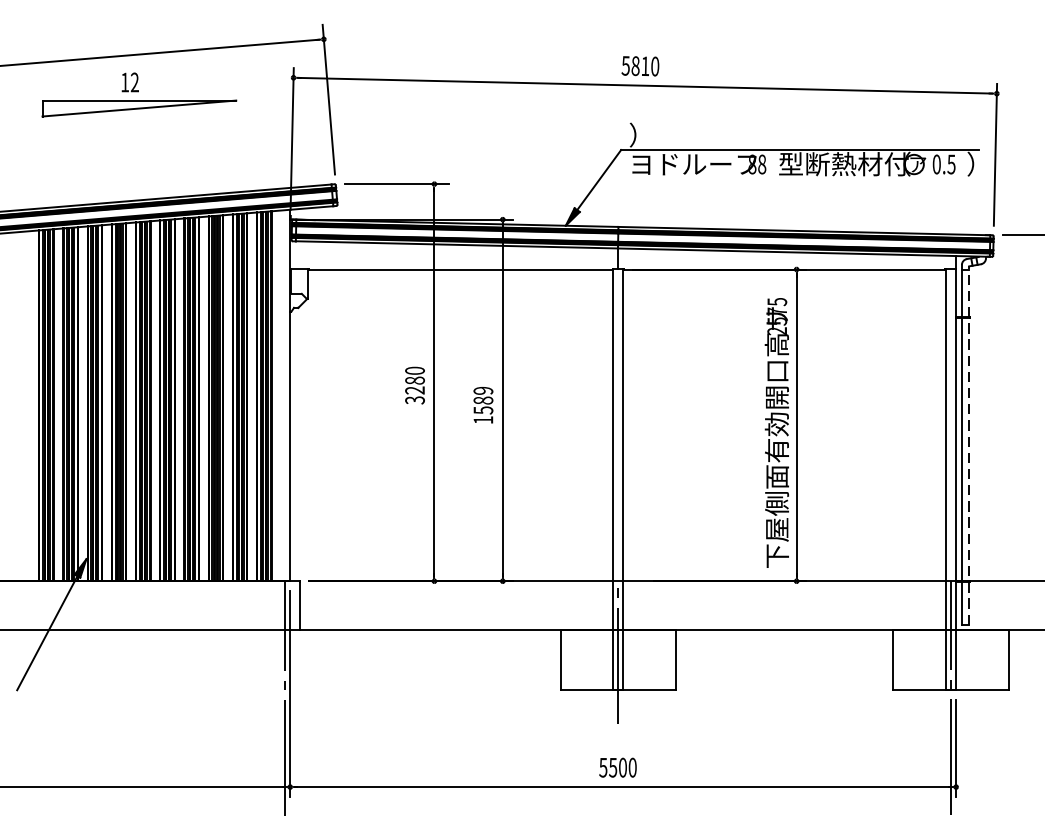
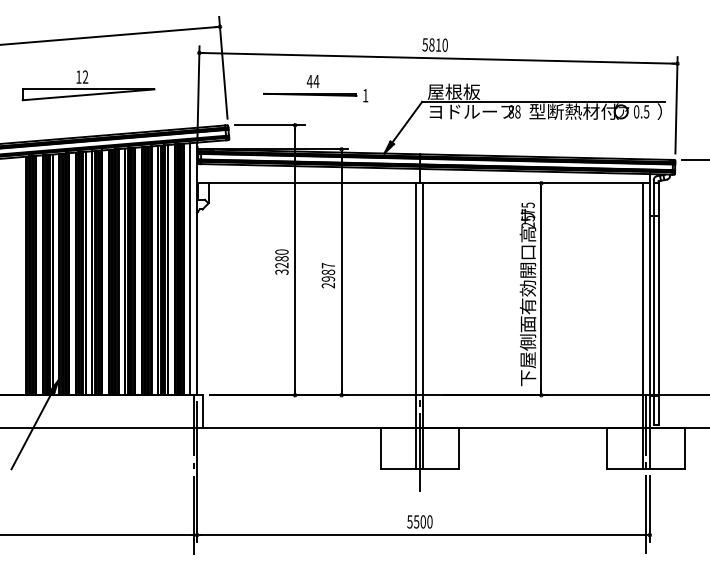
part: (139, 94) -> (88, 85), moved
part: (464, 130) -> (315, 88), added
text: (667, 134) -> (453, 91), ） -> 屋根板
line: (280, 396) -> (190, 269), added
text: (483, 405) -> (328, 275), 1589 -> 2987
line: (968, 444) -> (658, 302), dashed -> solid

